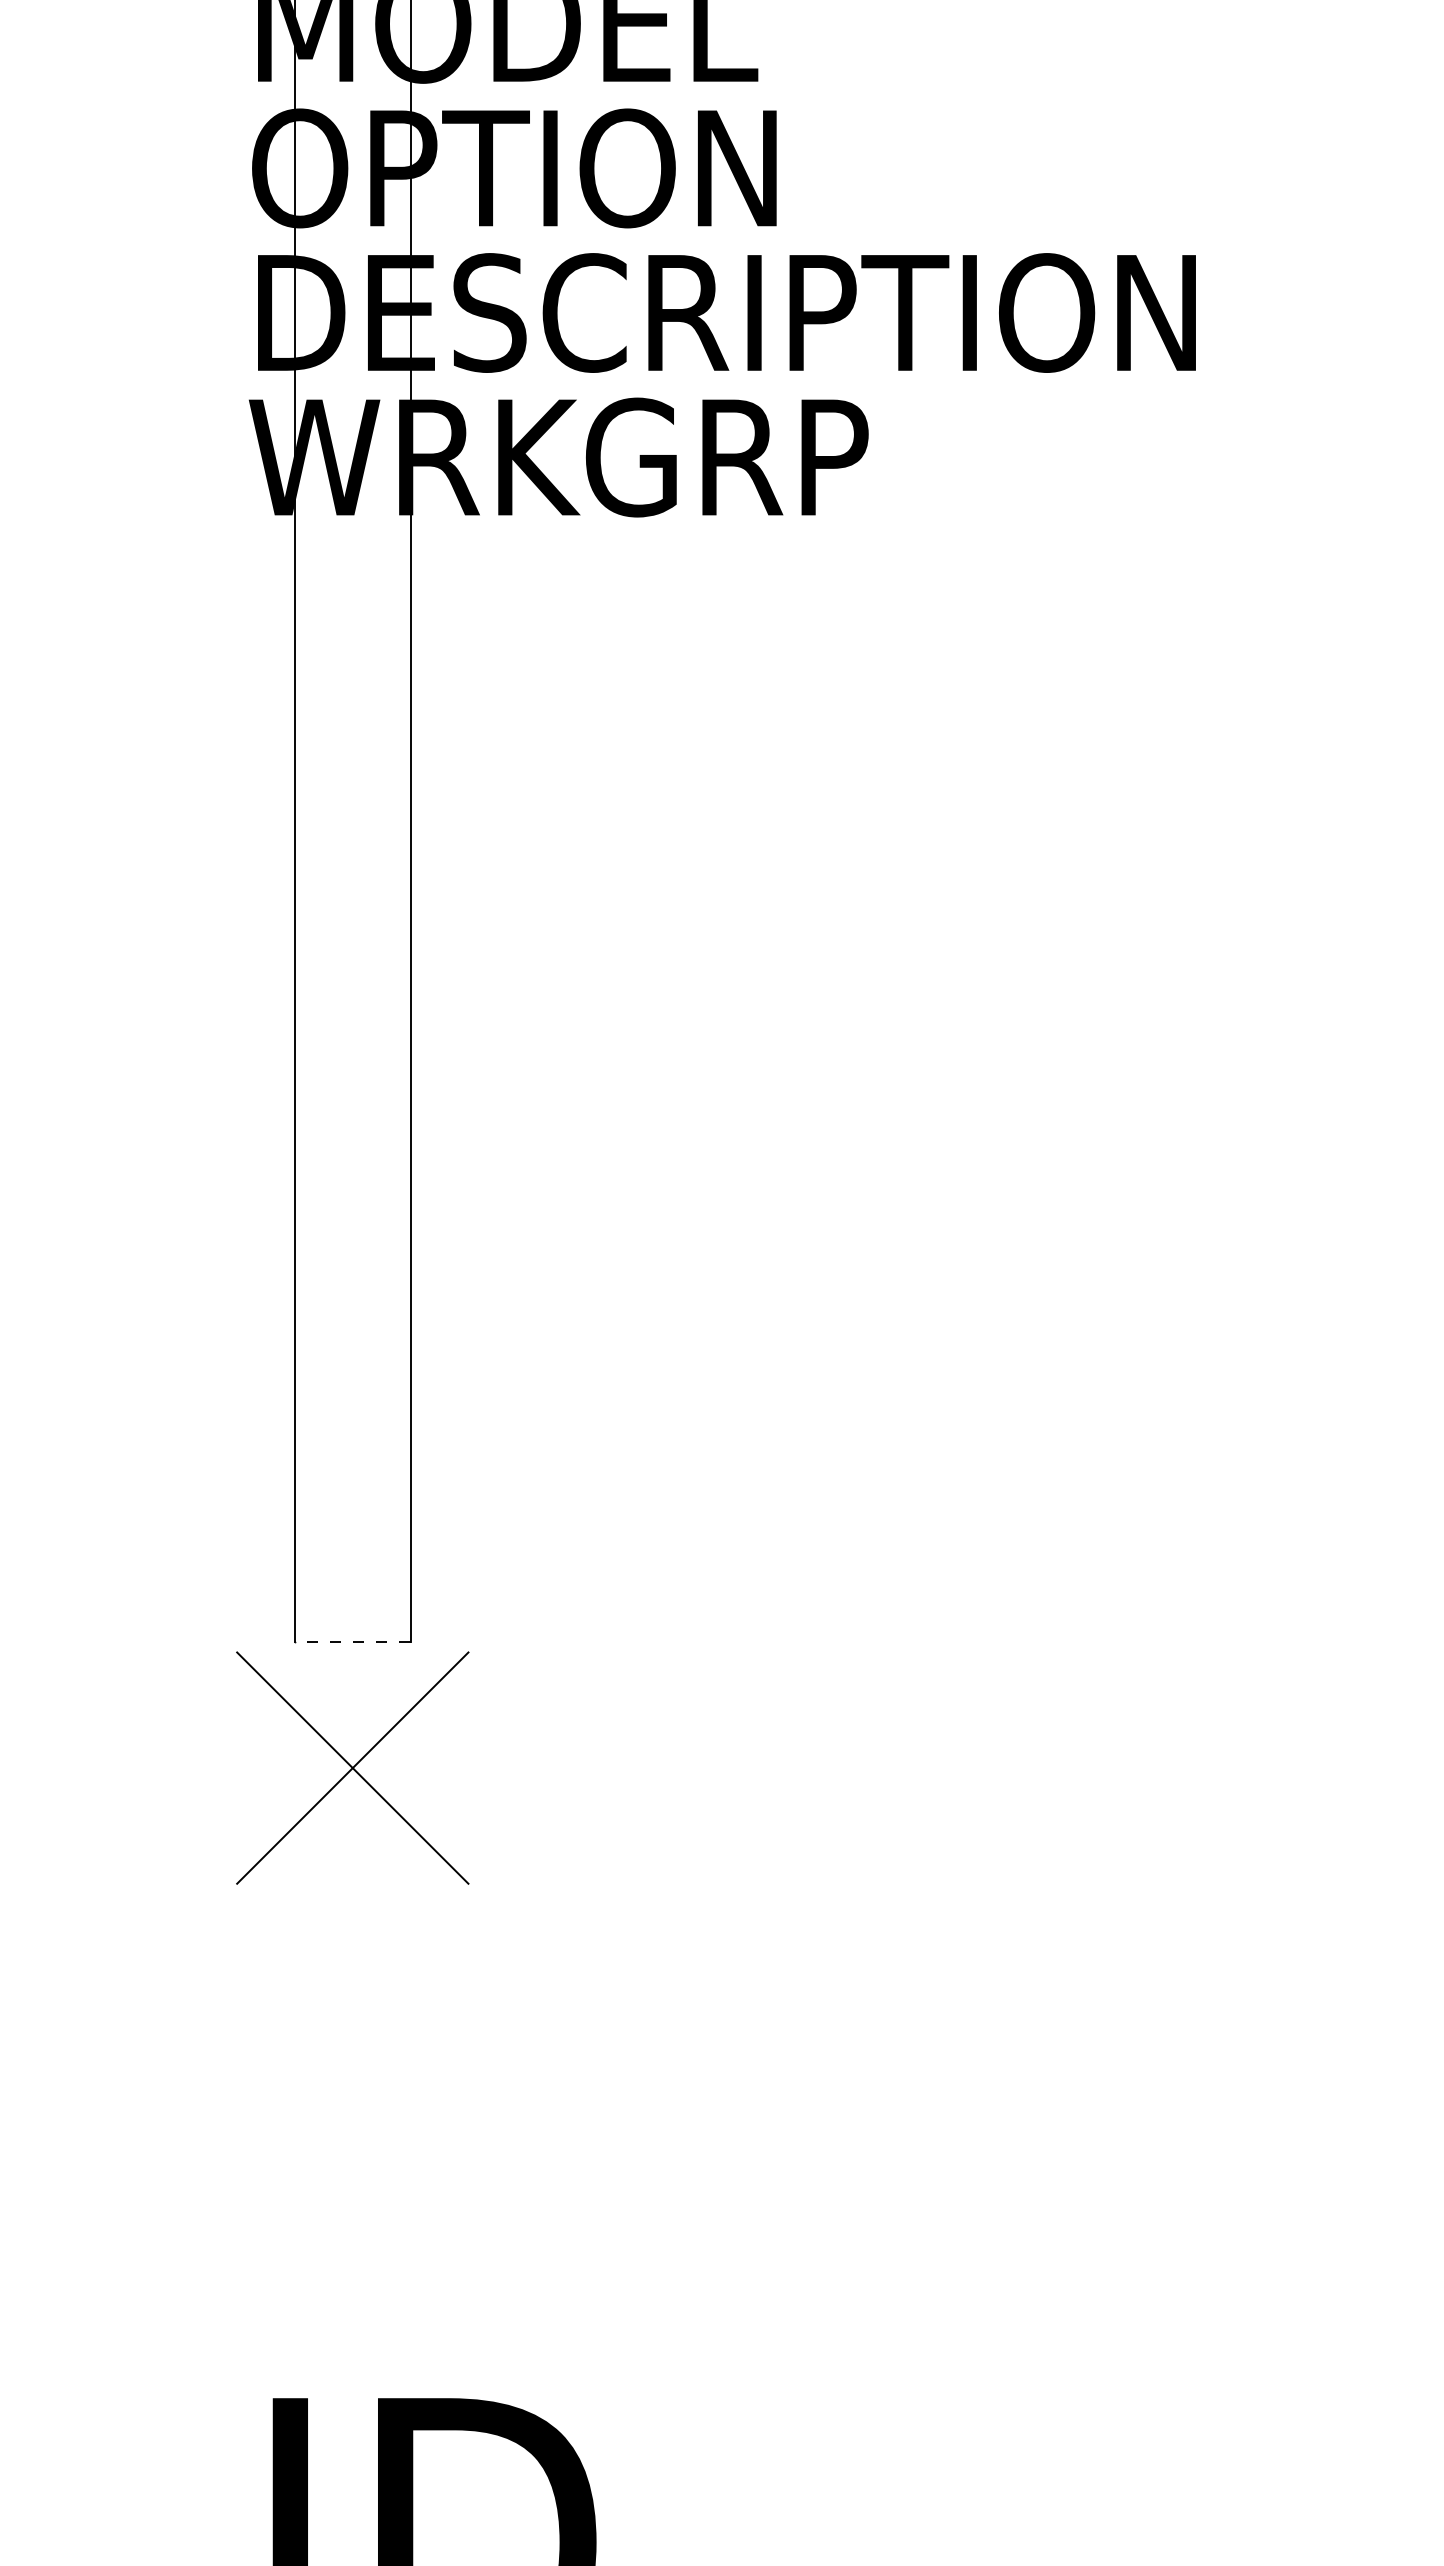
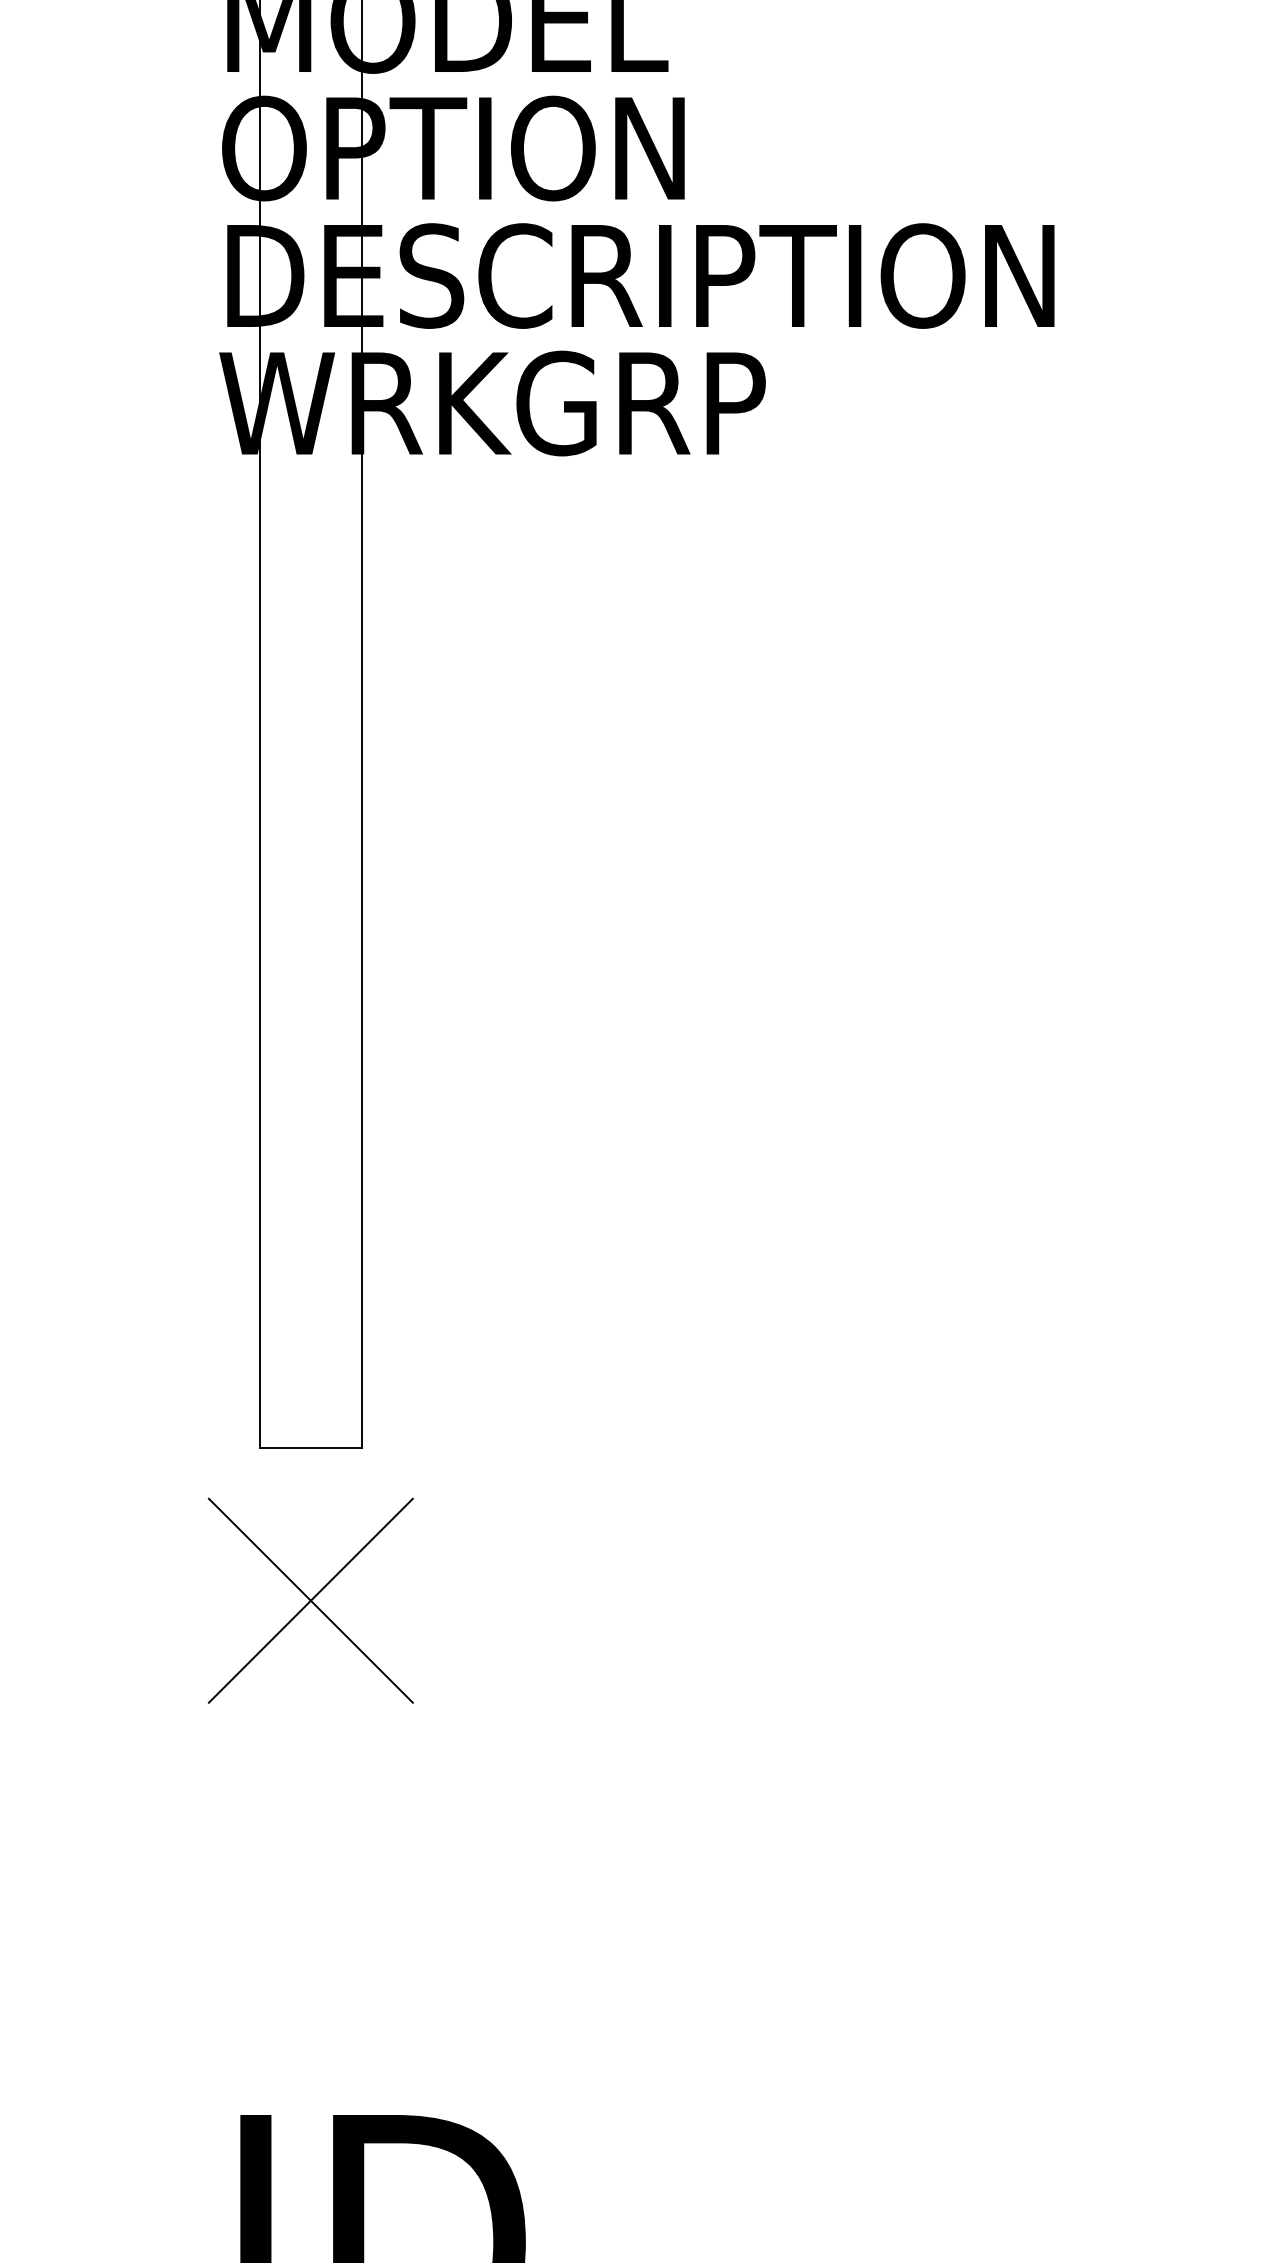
line: (352, 1641) -> (310, 1447), dashed -> solid
part: (352, 1767) -> (310, 1600), moved

